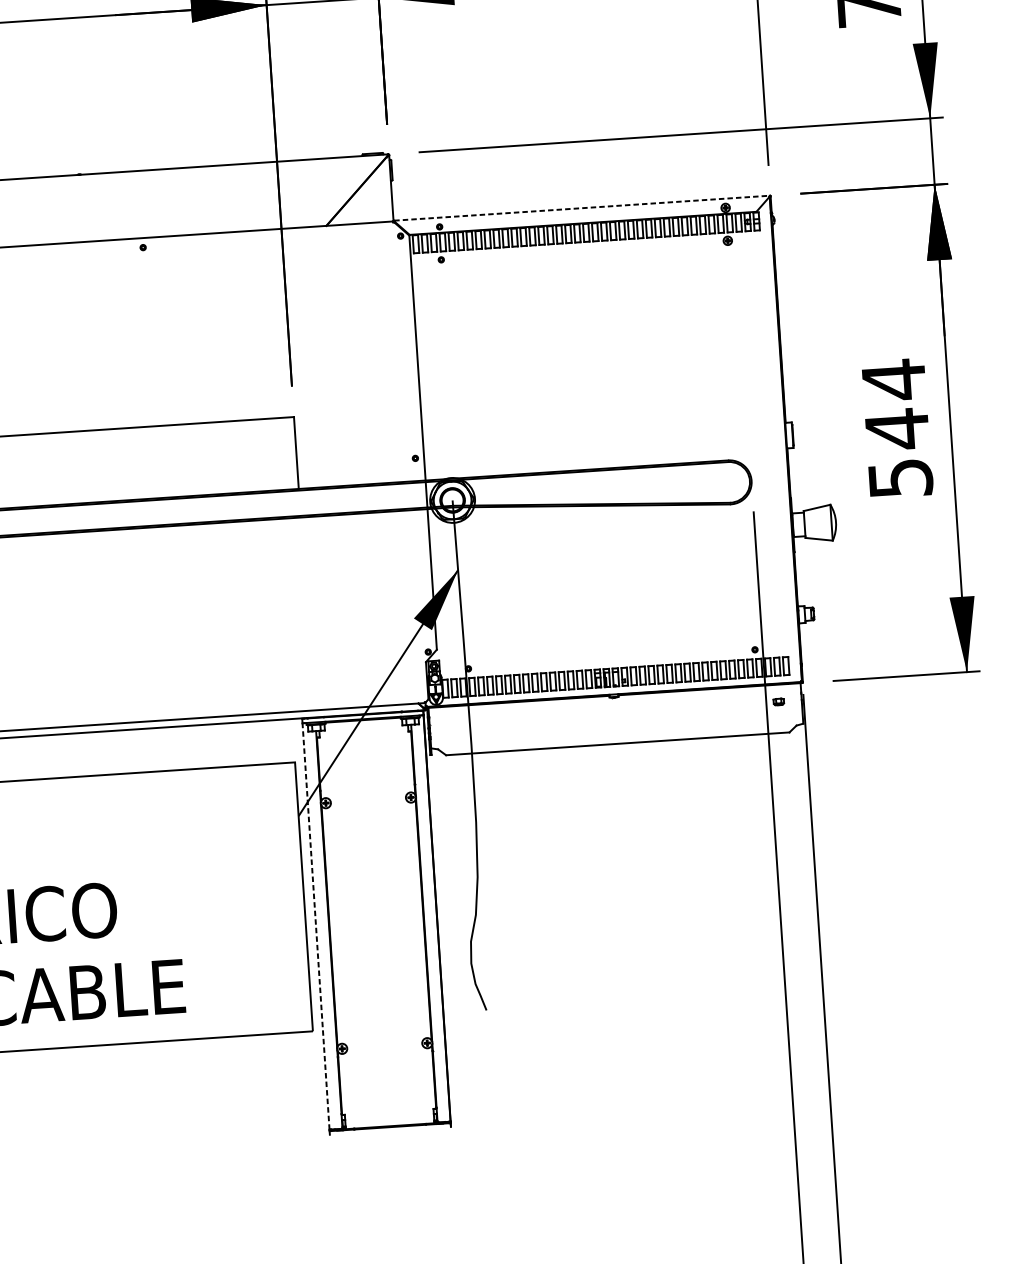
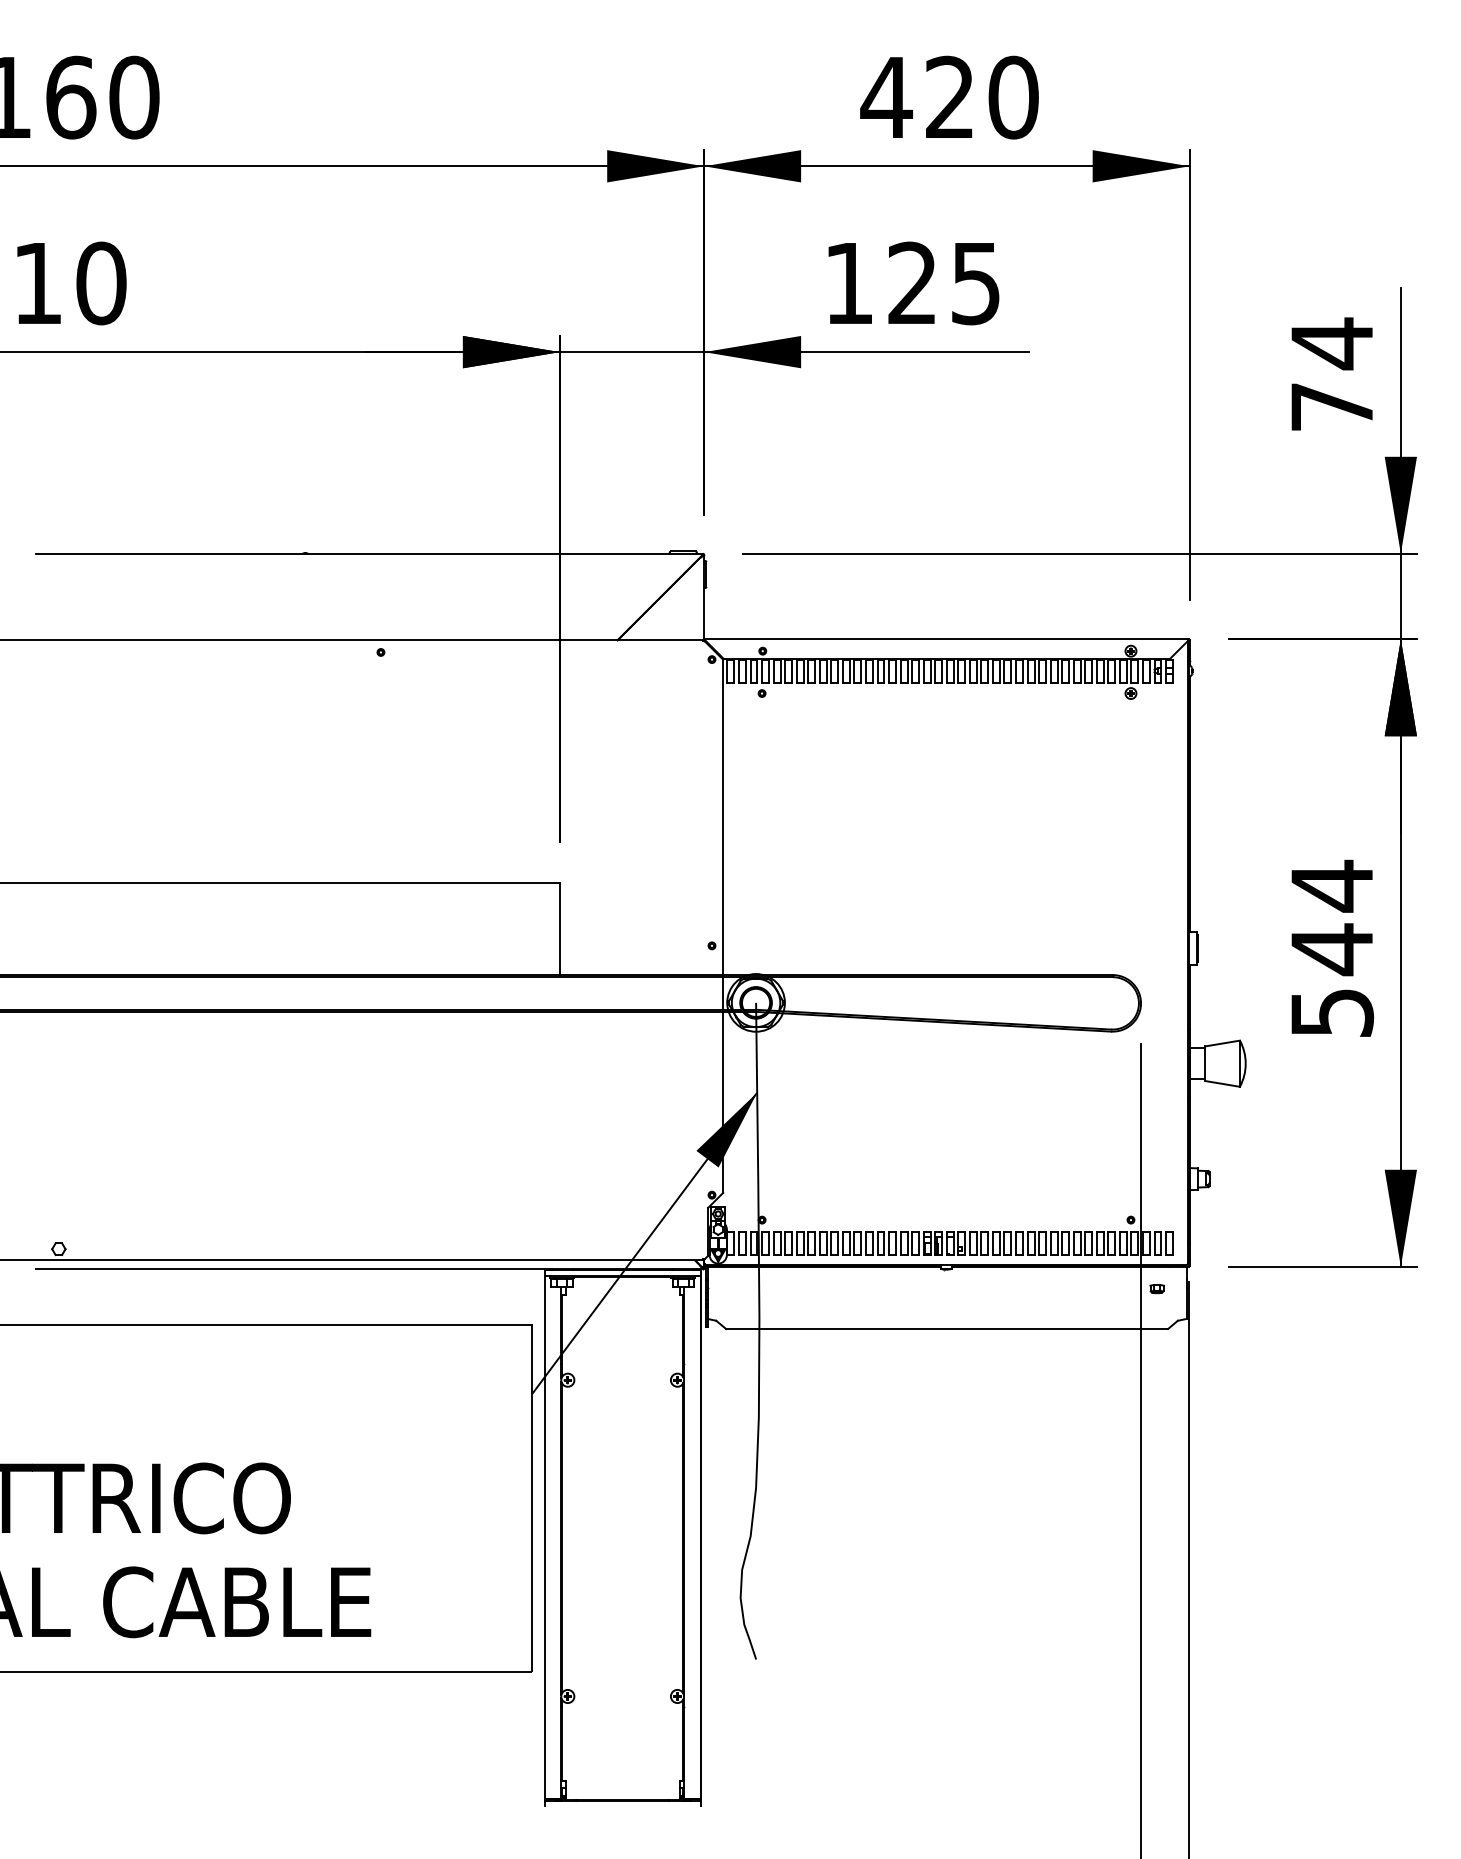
line: (581, 208) -> (946, 639), dashed -> solid
line: (315, 926) -> (544, 1537), dashed -> solid

